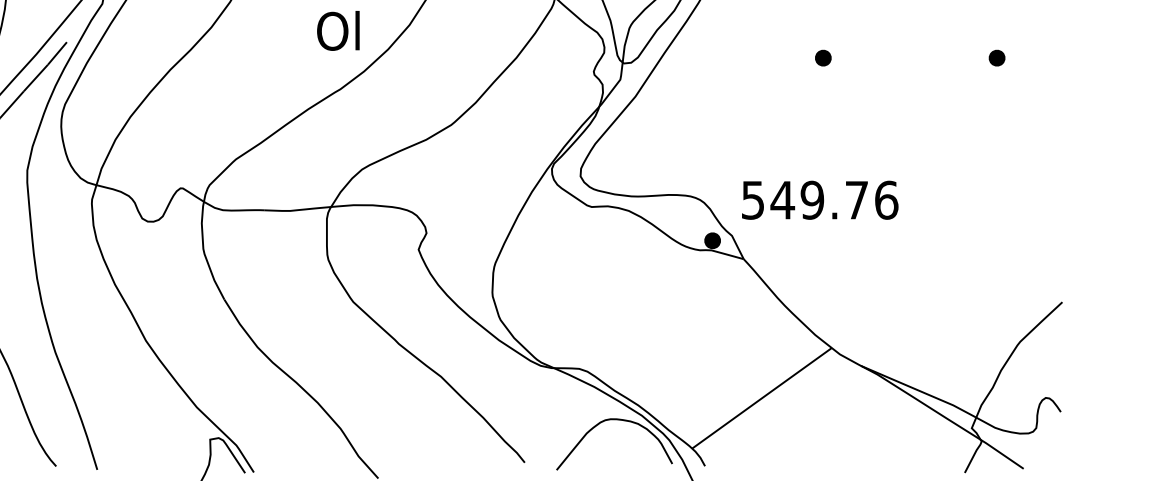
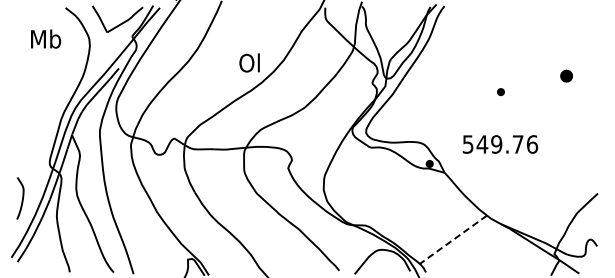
part: (822, 56) -> (500, 91), moved
part: (996, 56) -> (566, 75), size x1.6
text: (820, 200) -> (500, 144), moved
line: (762, 397) -> (453, 239), solid -> dashed

